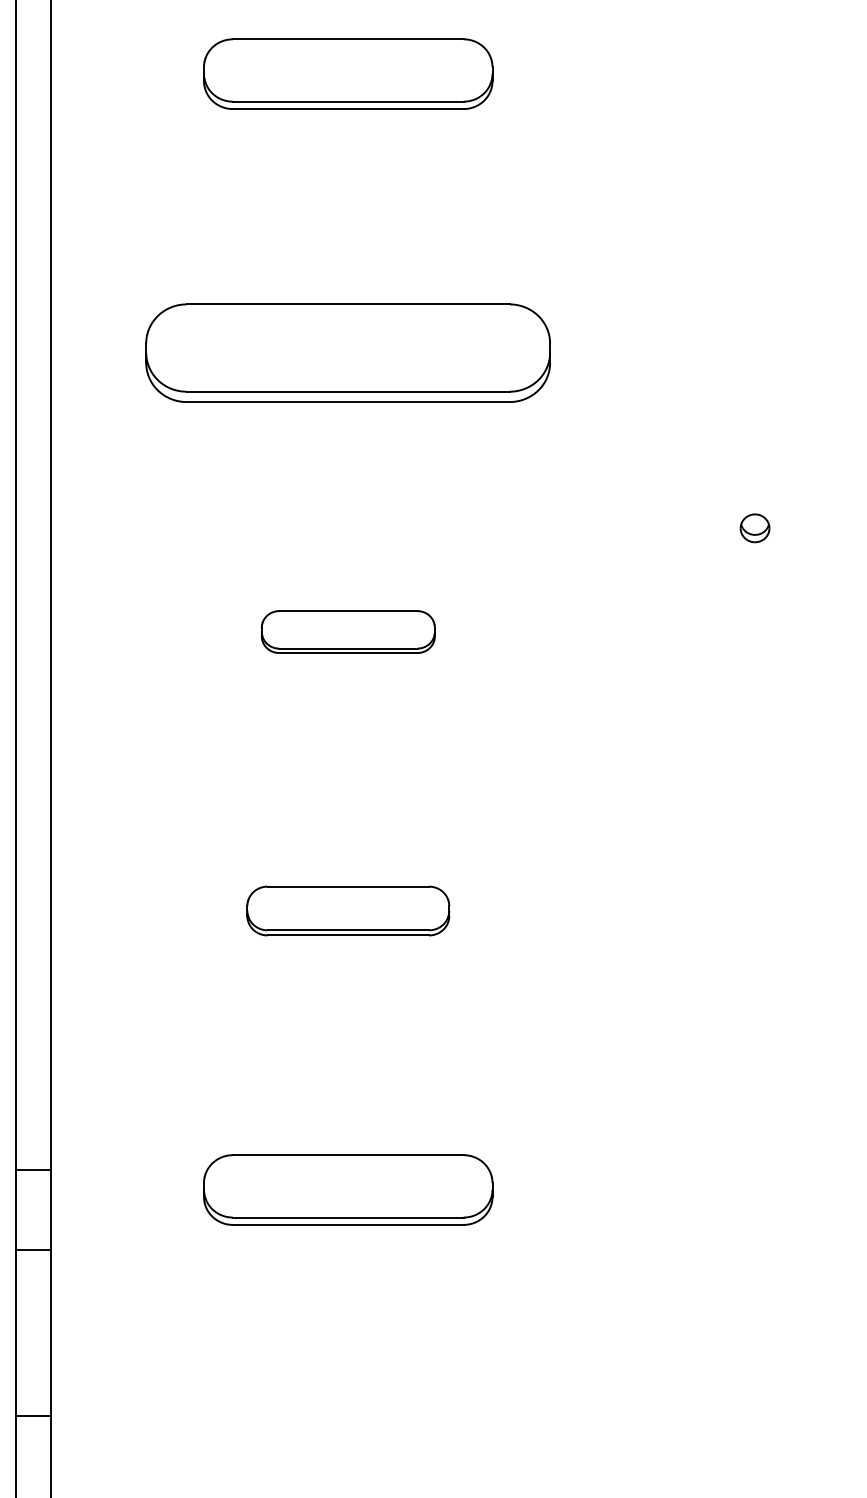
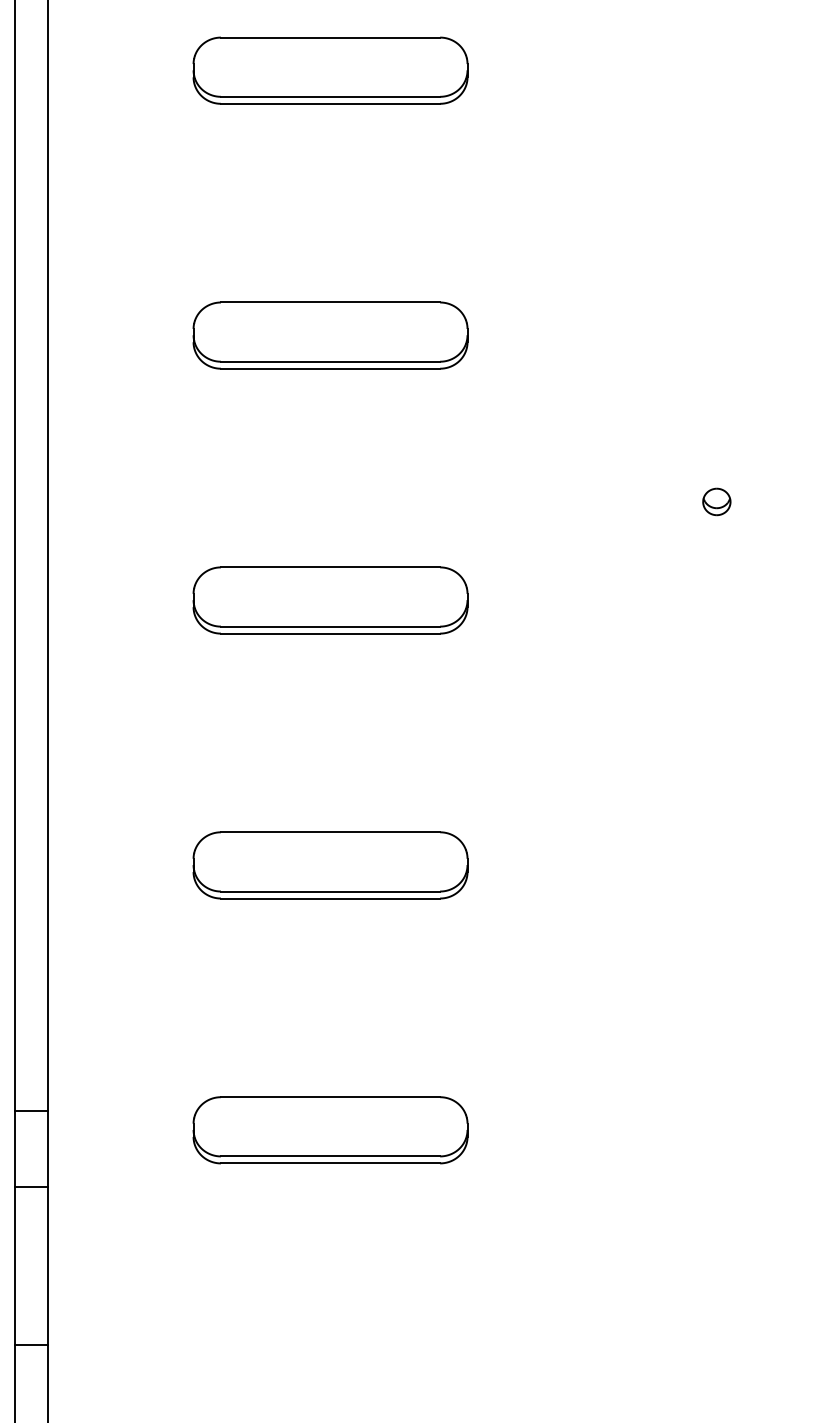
part: (348, 352) -> (330, 334), size x0.71
part: (348, 631) -> (330, 599), size x1.67
part: (348, 910) -> (330, 864), size x1.43

